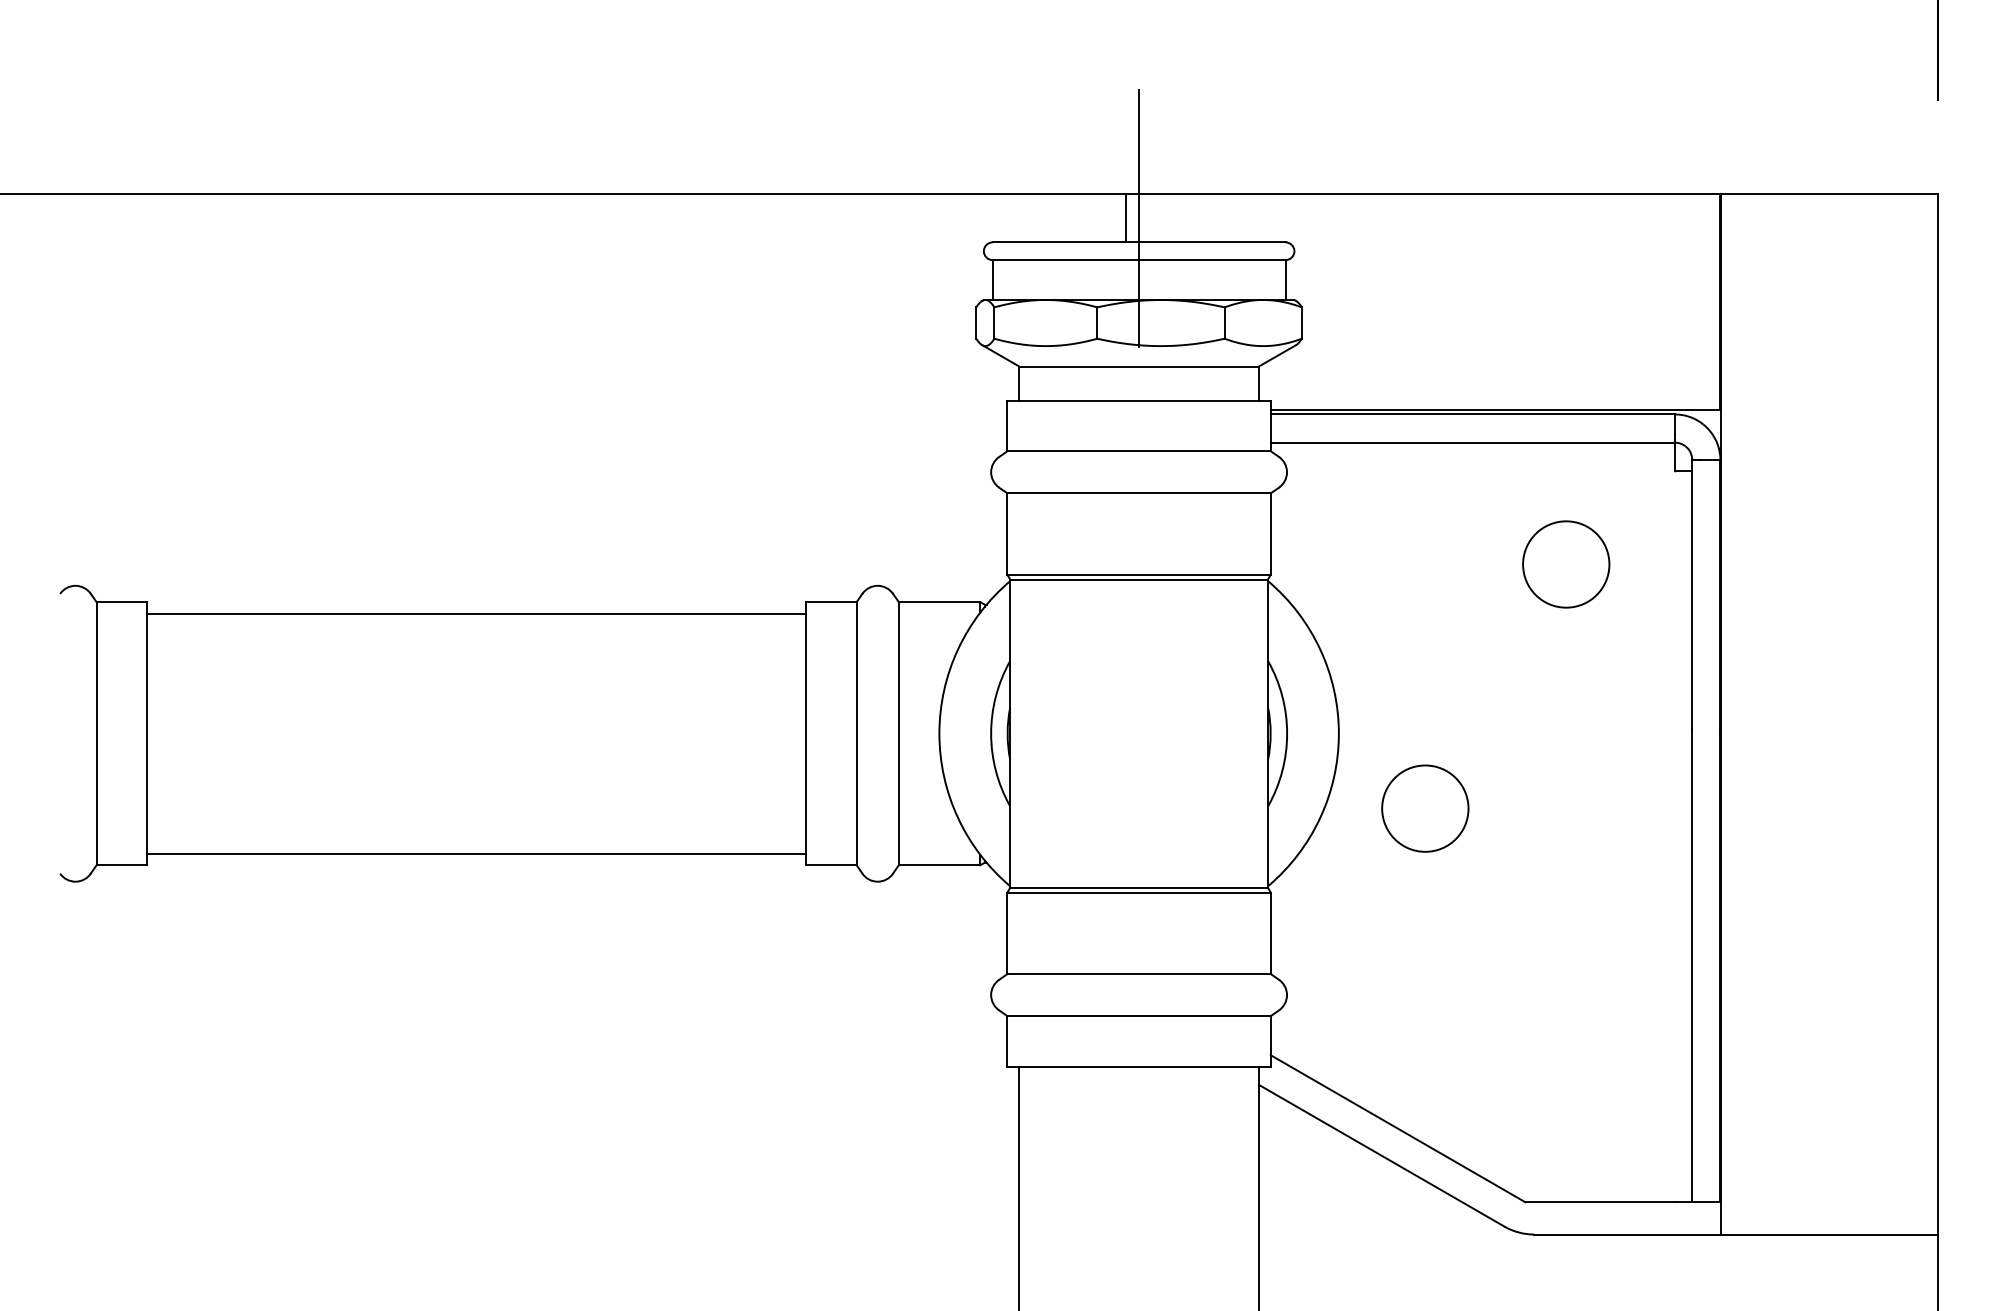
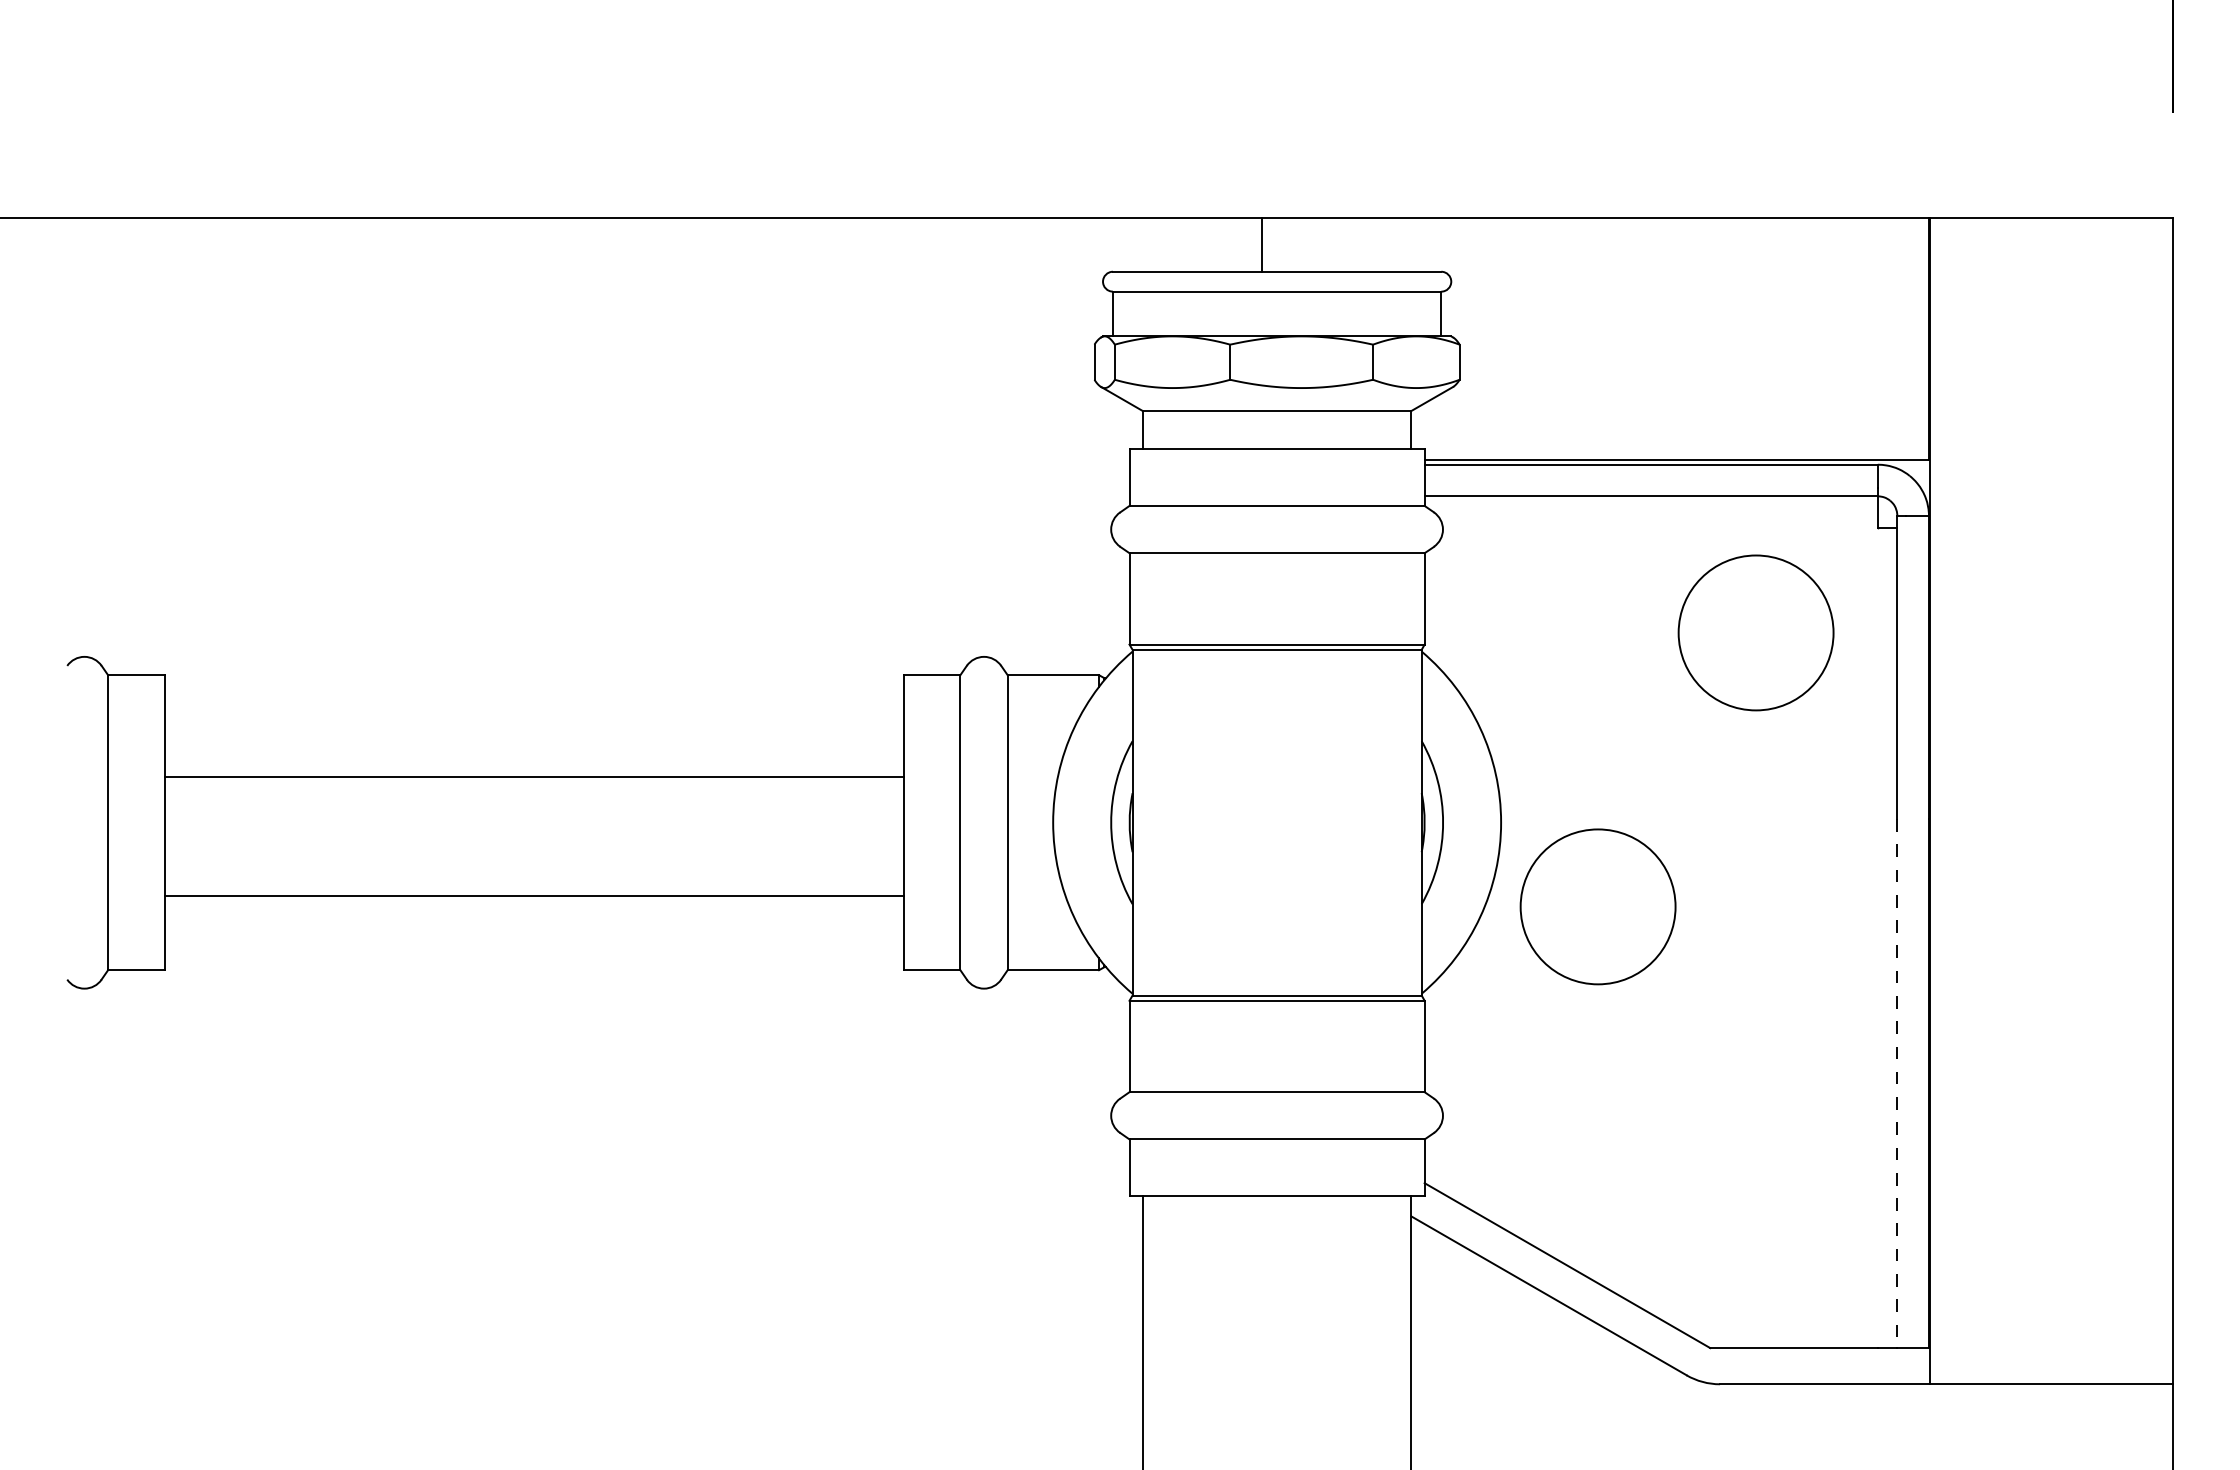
line: (1139, 218) -> (1277, 244), removed
circle: (1565, 564) -> (1755, 632), size x1.6
line: (475, 614) -> (533, 777), moved
circle: (1424, 808) -> (1597, 906), size x1.6
line: (475, 853) -> (533, 896), moved
line: (1692, 966) -> (1897, 1083), solid -> dashed

